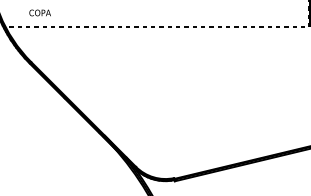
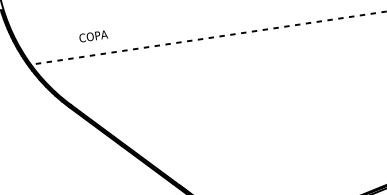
text: (39, 12) -> (92, 35), moved

